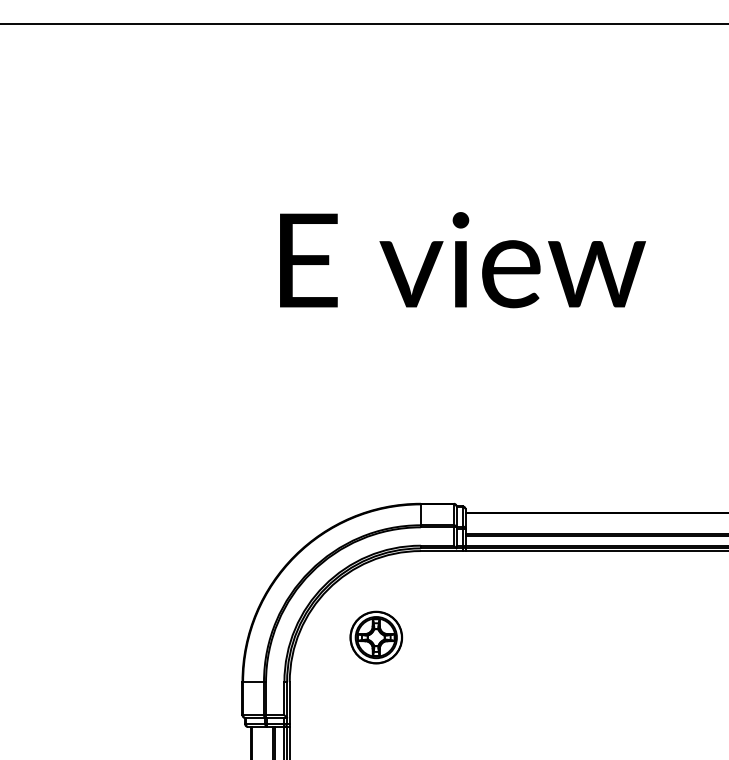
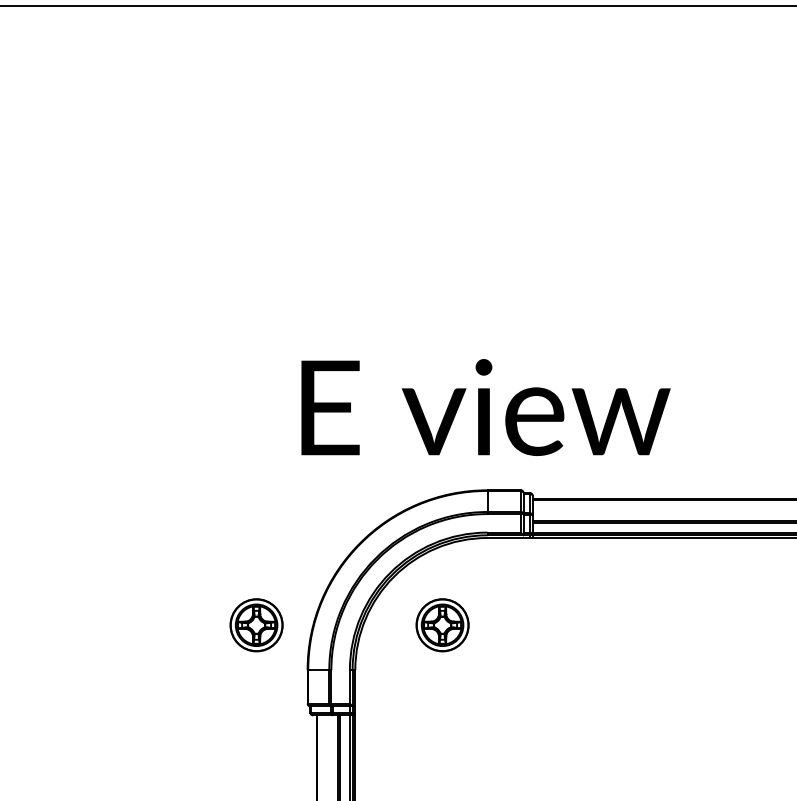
text: (462, 260) -> (485, 407), moved
part: (191, 637) -> (256, 625), added

